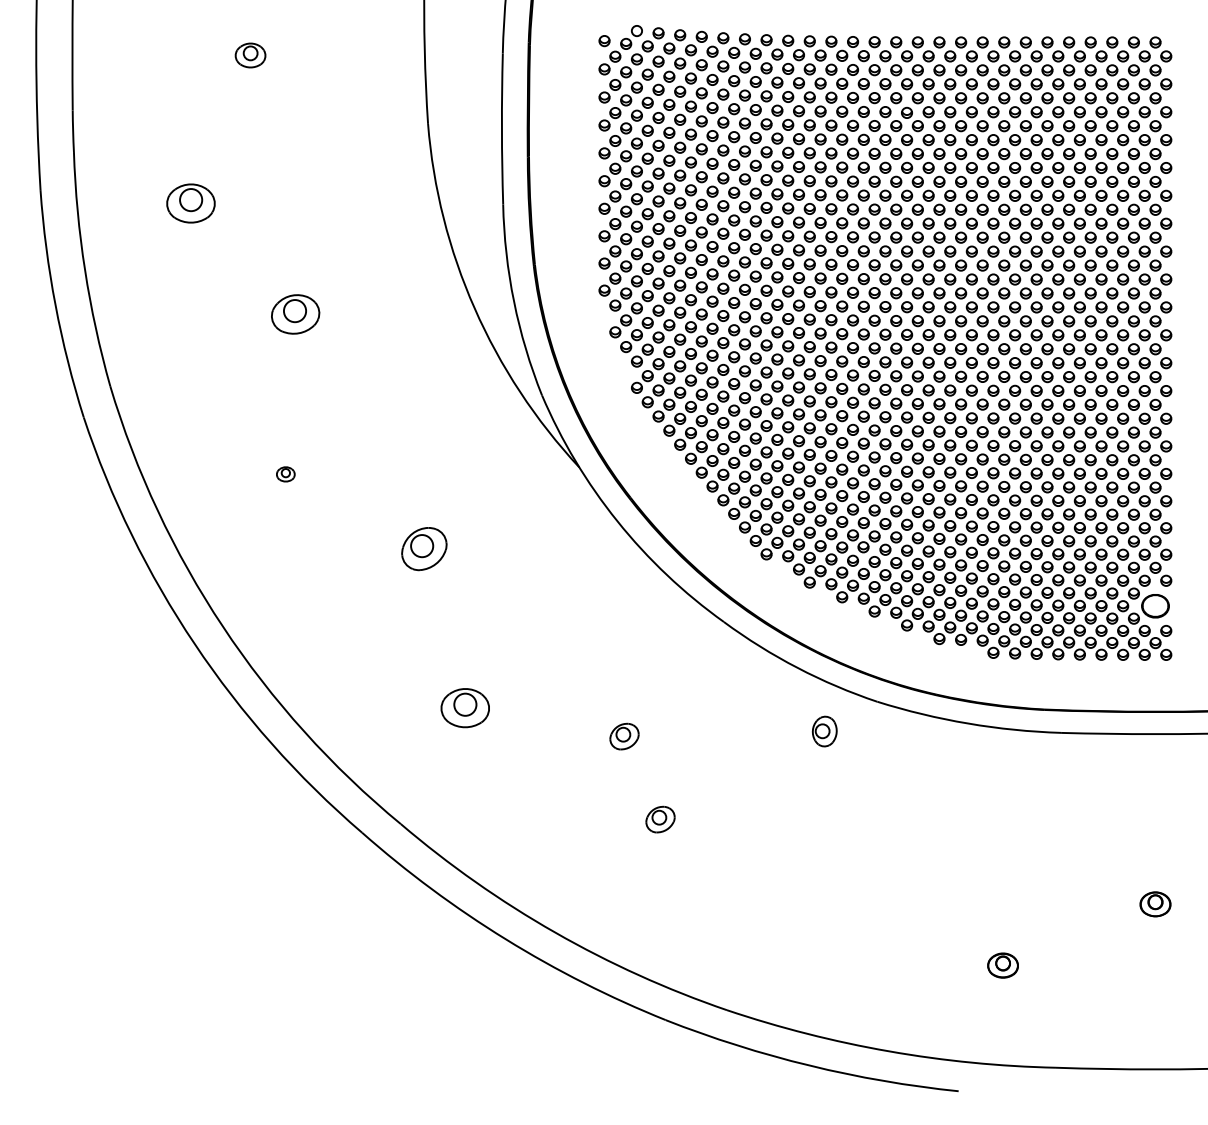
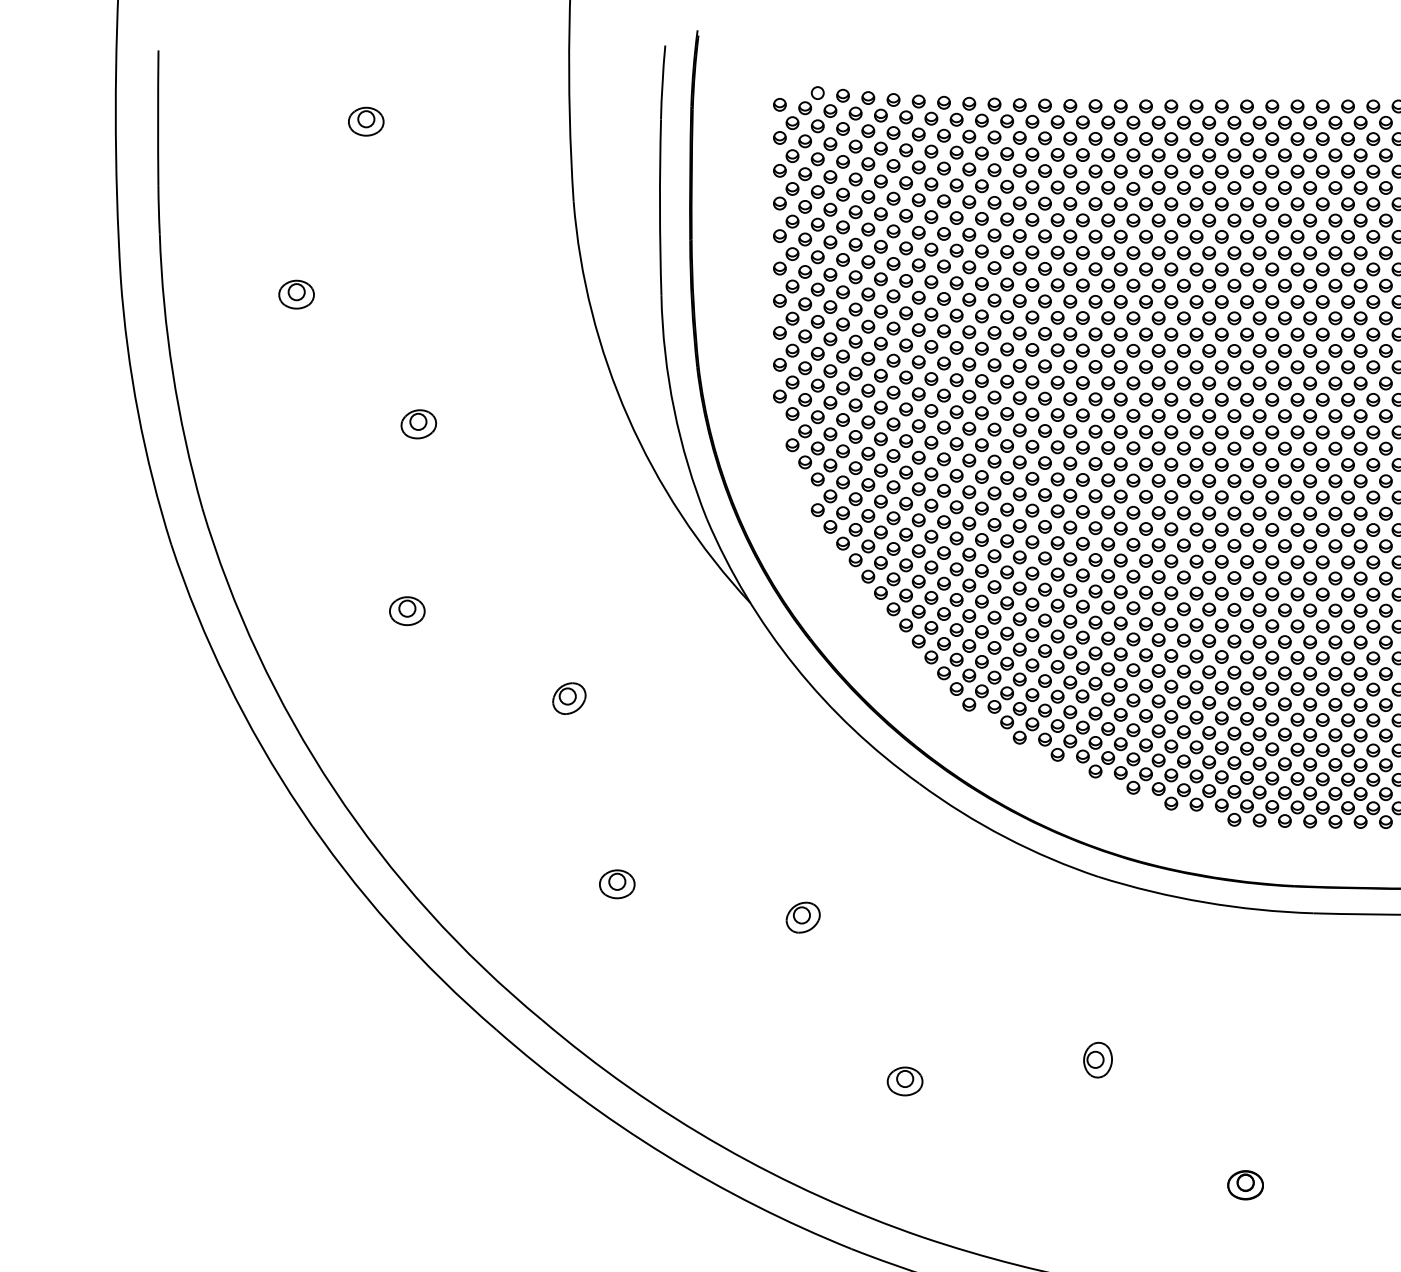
part: (190, 203) -> (296, 294), size x0.62
part: (295, 314) -> (418, 424), size x0.62
part: (285, 474) -> (407, 611), size x1.67
part: (424, 549) -> (569, 698), size x0.62
part: (465, 707) -> (617, 883), size x0.62
part: (824, 731) -> (1097, 1060), moved
part: (660, 819) -> (845, 1014), removed
part: (711, 876) -> (904, 1081), added

